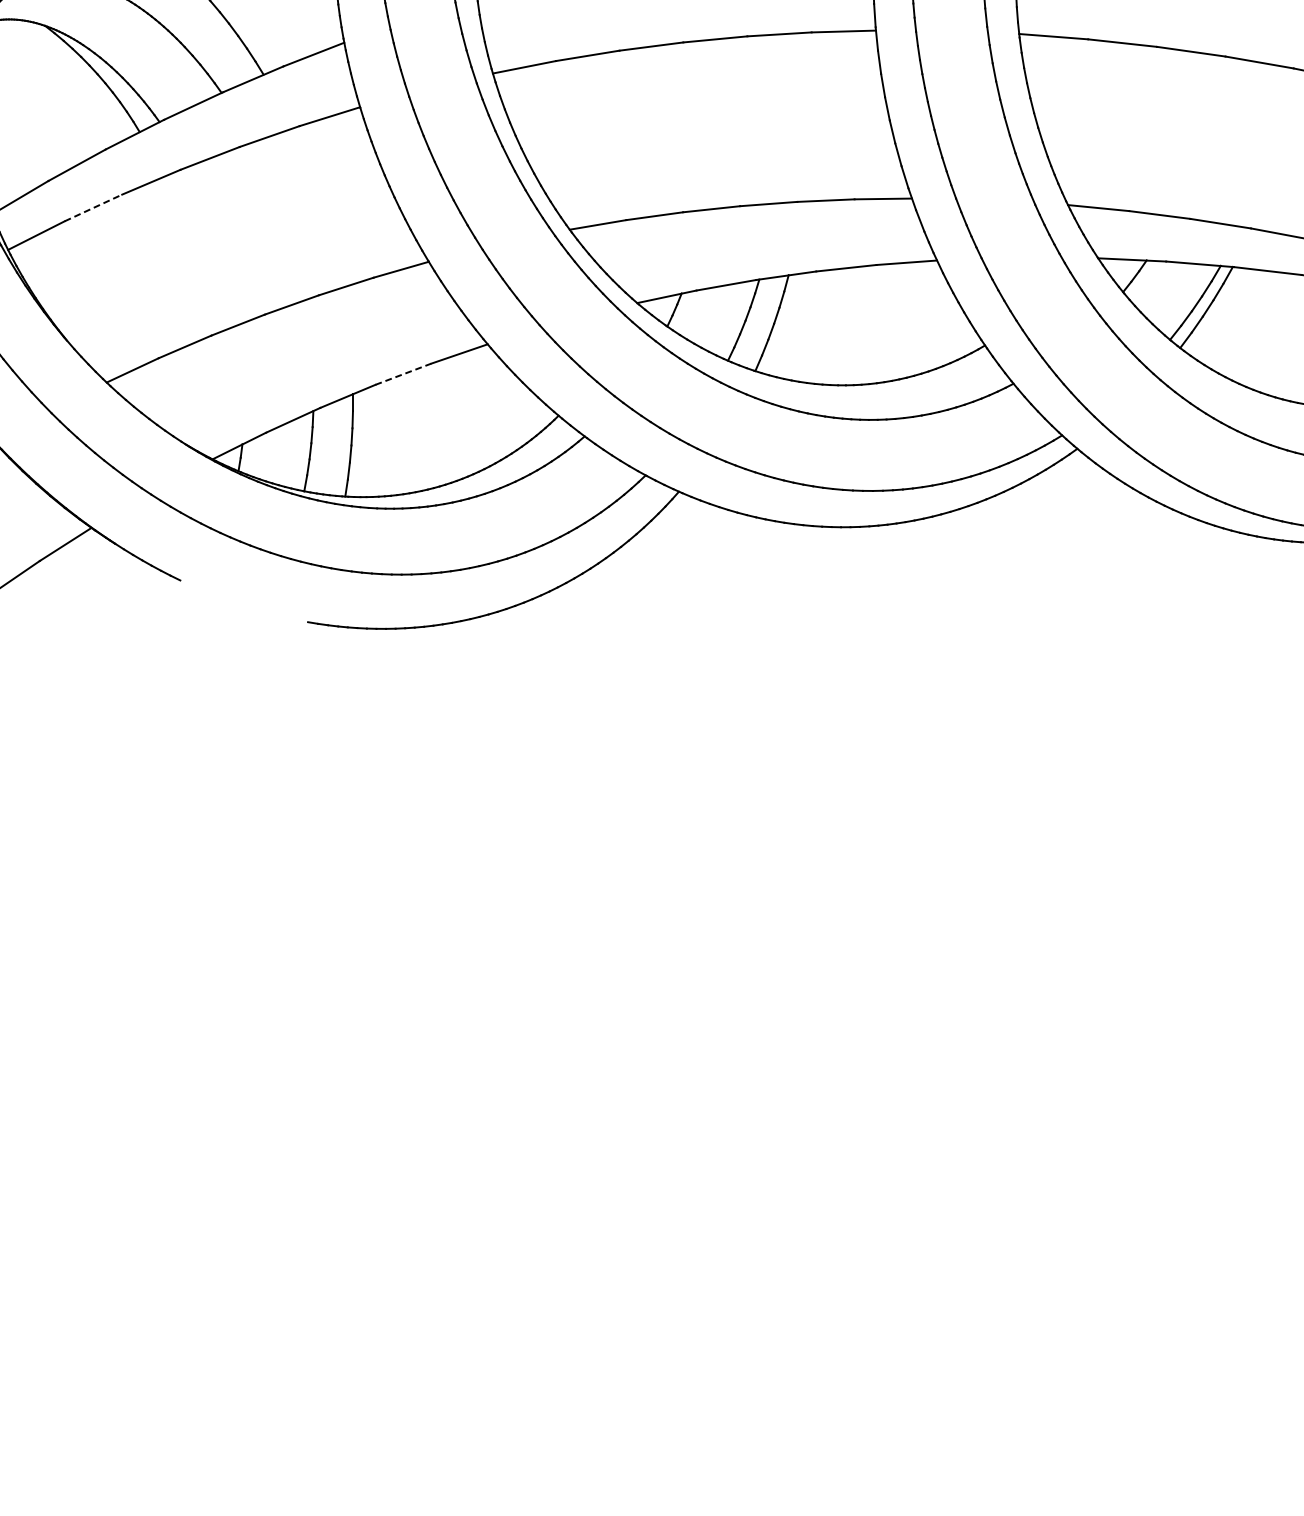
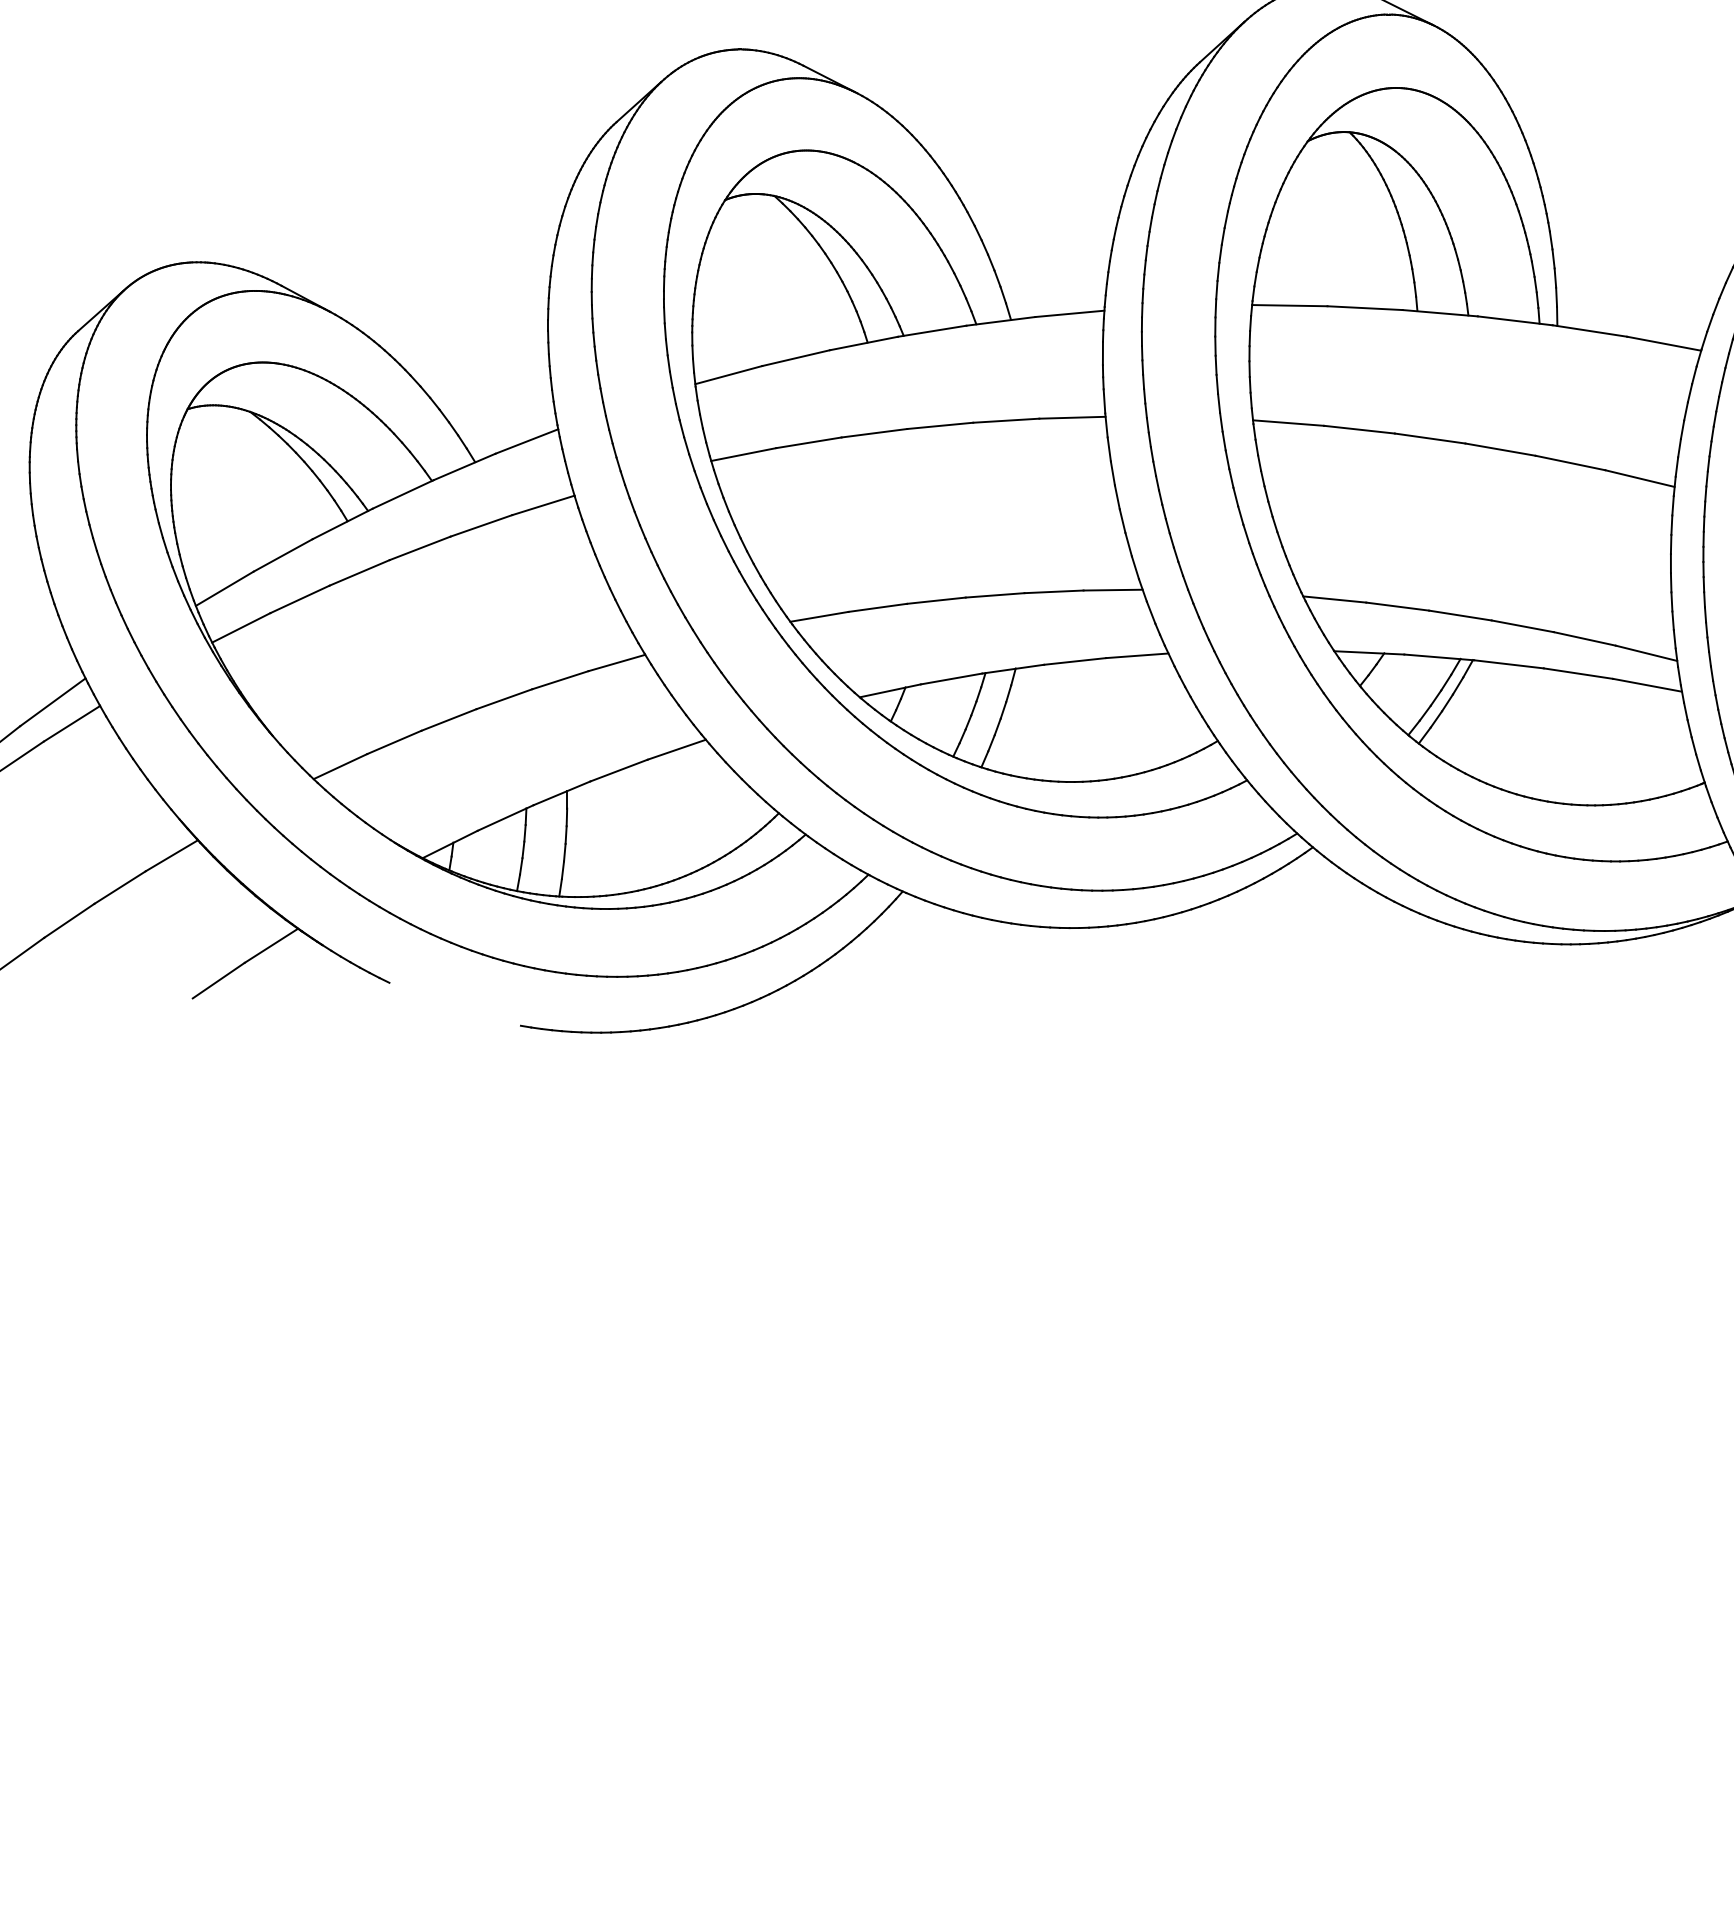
line: (93, 208) -> (300, 599), dashed -> solid
line: (403, 374) -> (619, 770), dashed -> solid

